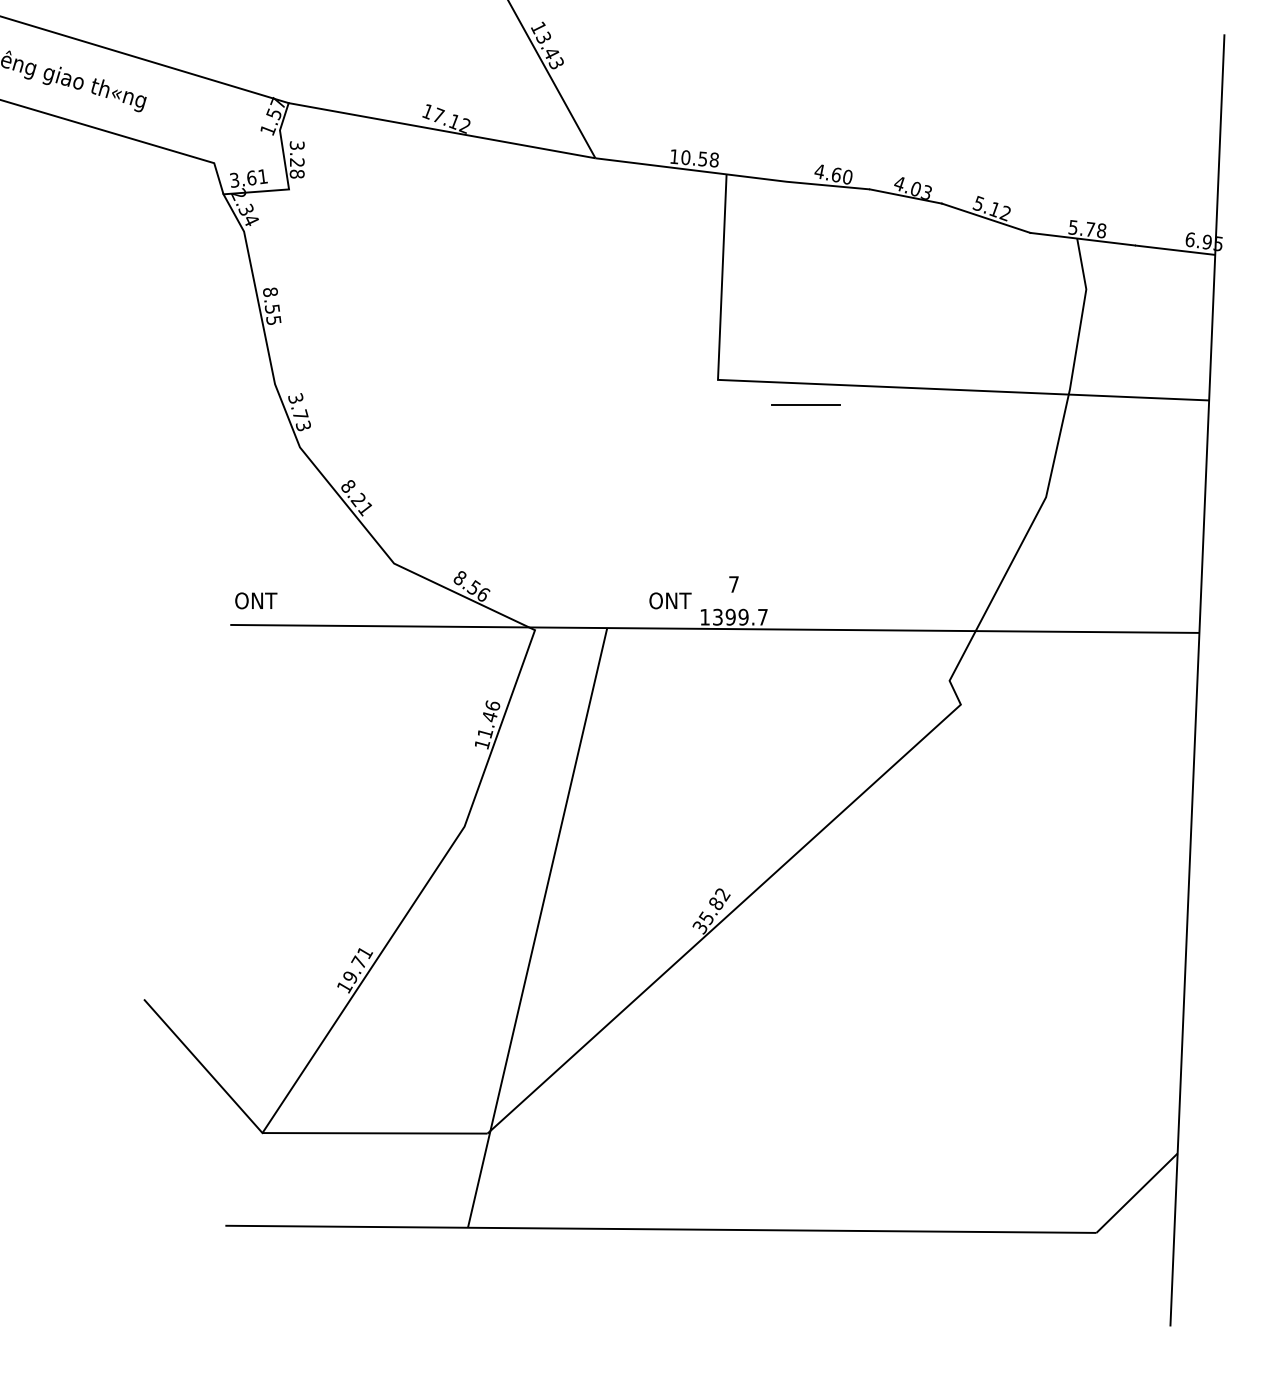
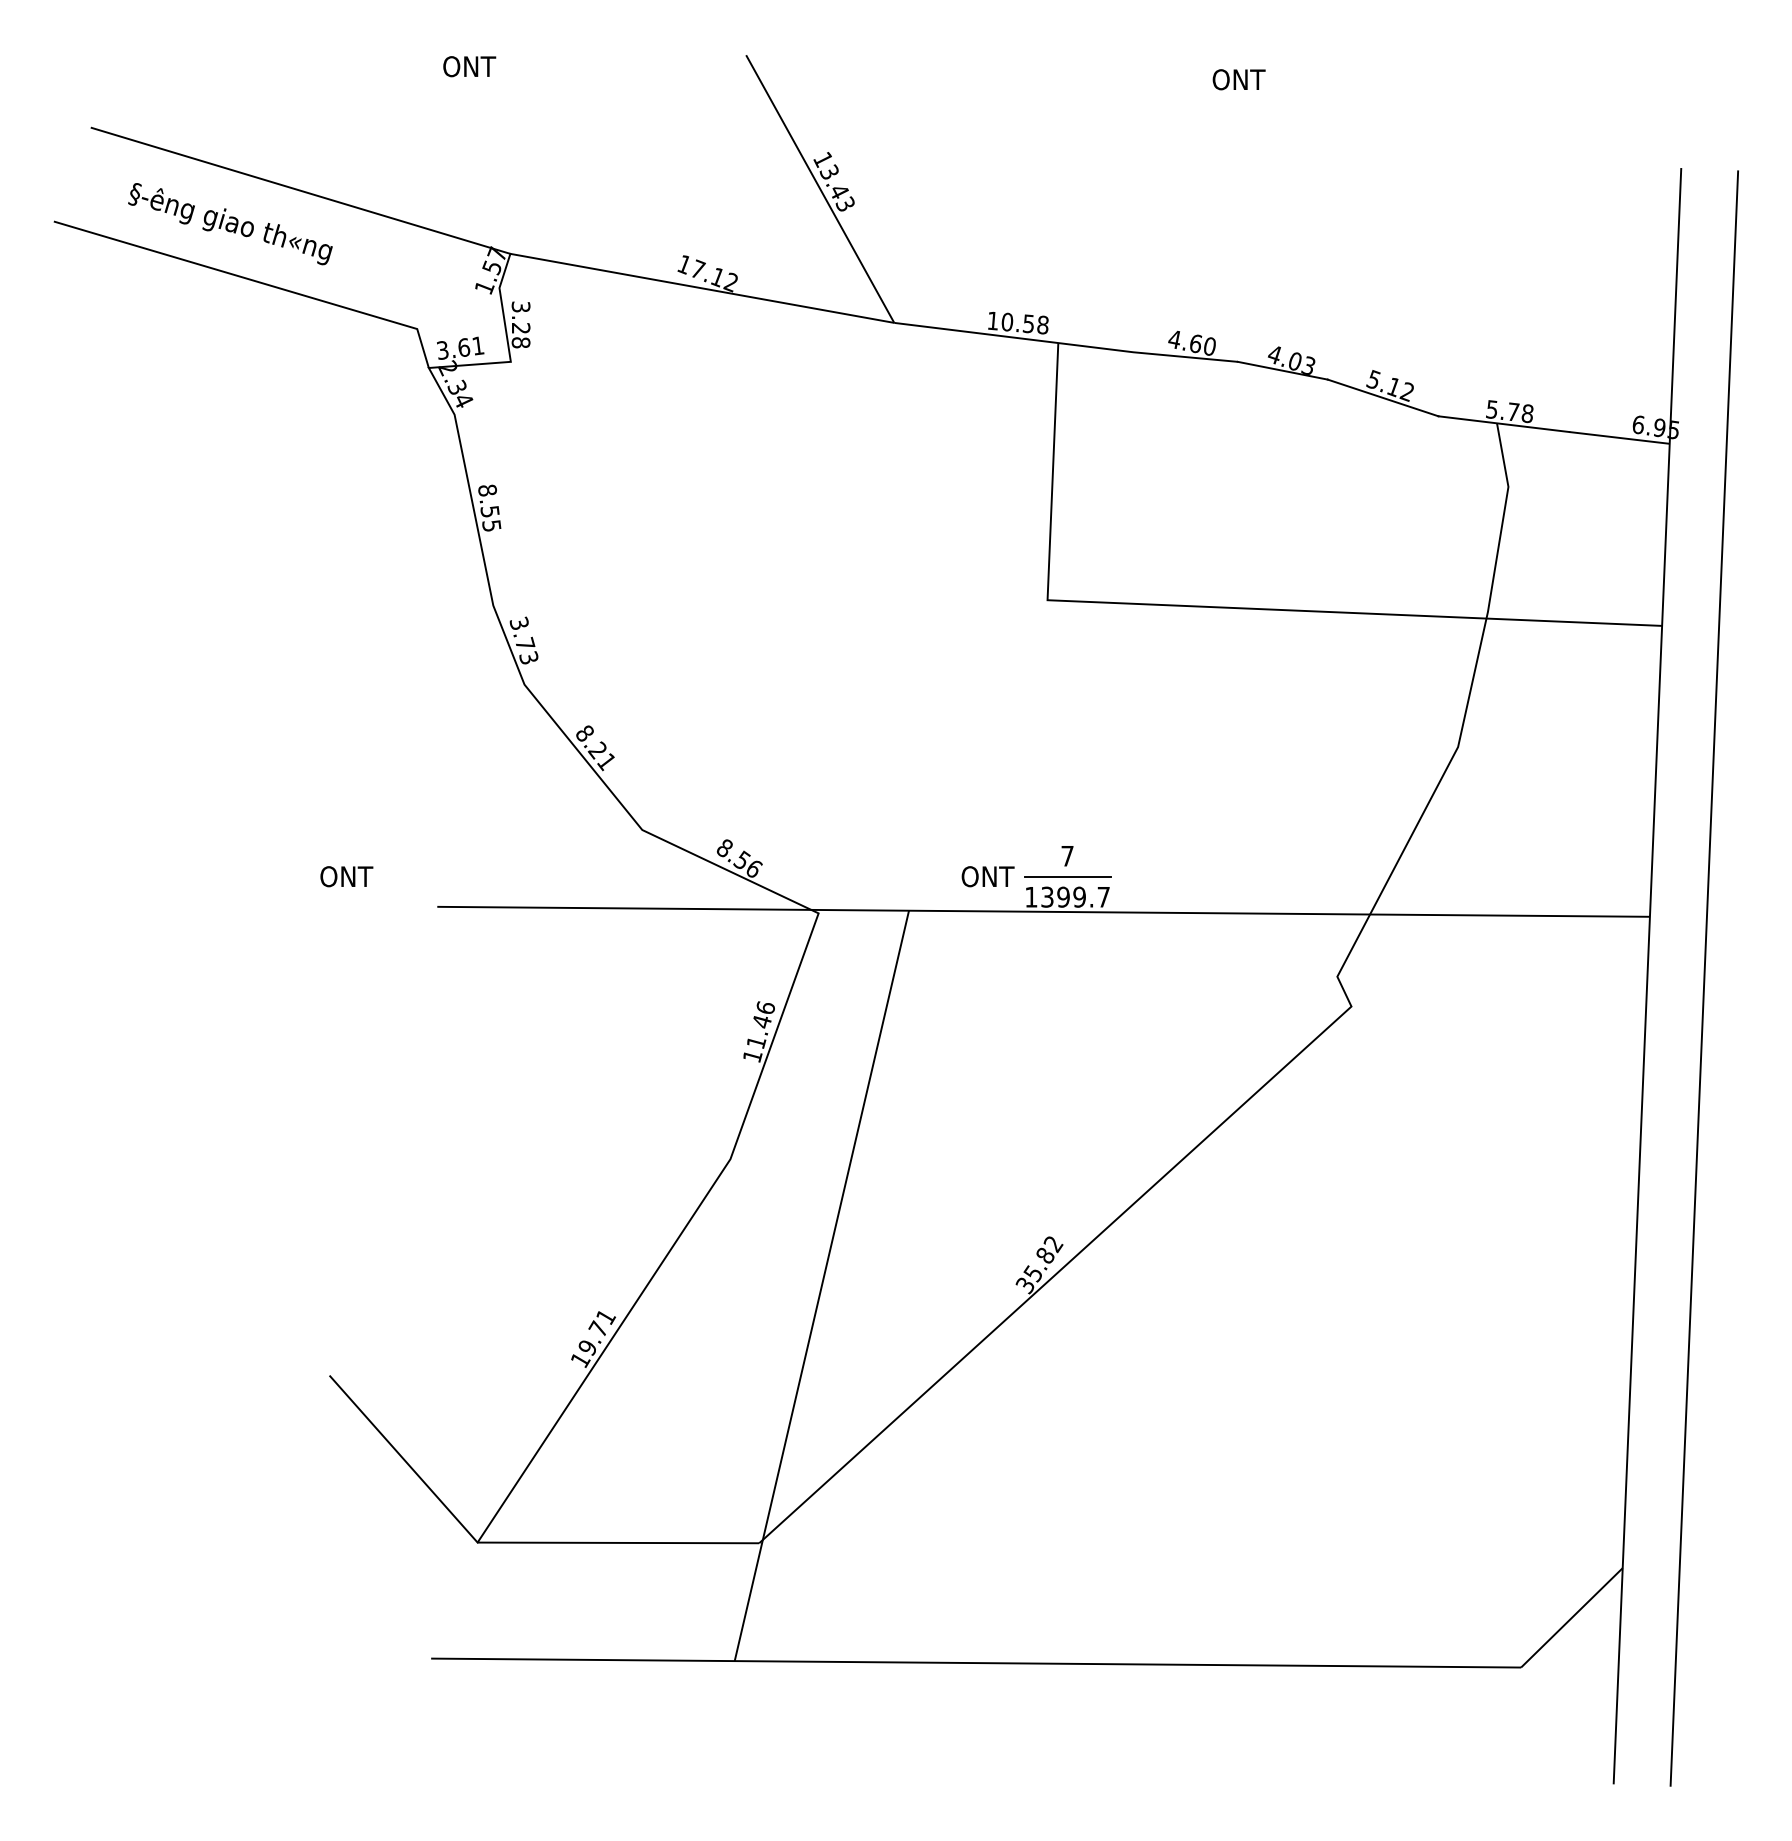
line: (805, 404) -> (1067, 876), moved
text: (256, 600) -> (346, 876), moved
line: (1243, 682) -> (1704, 978), added

